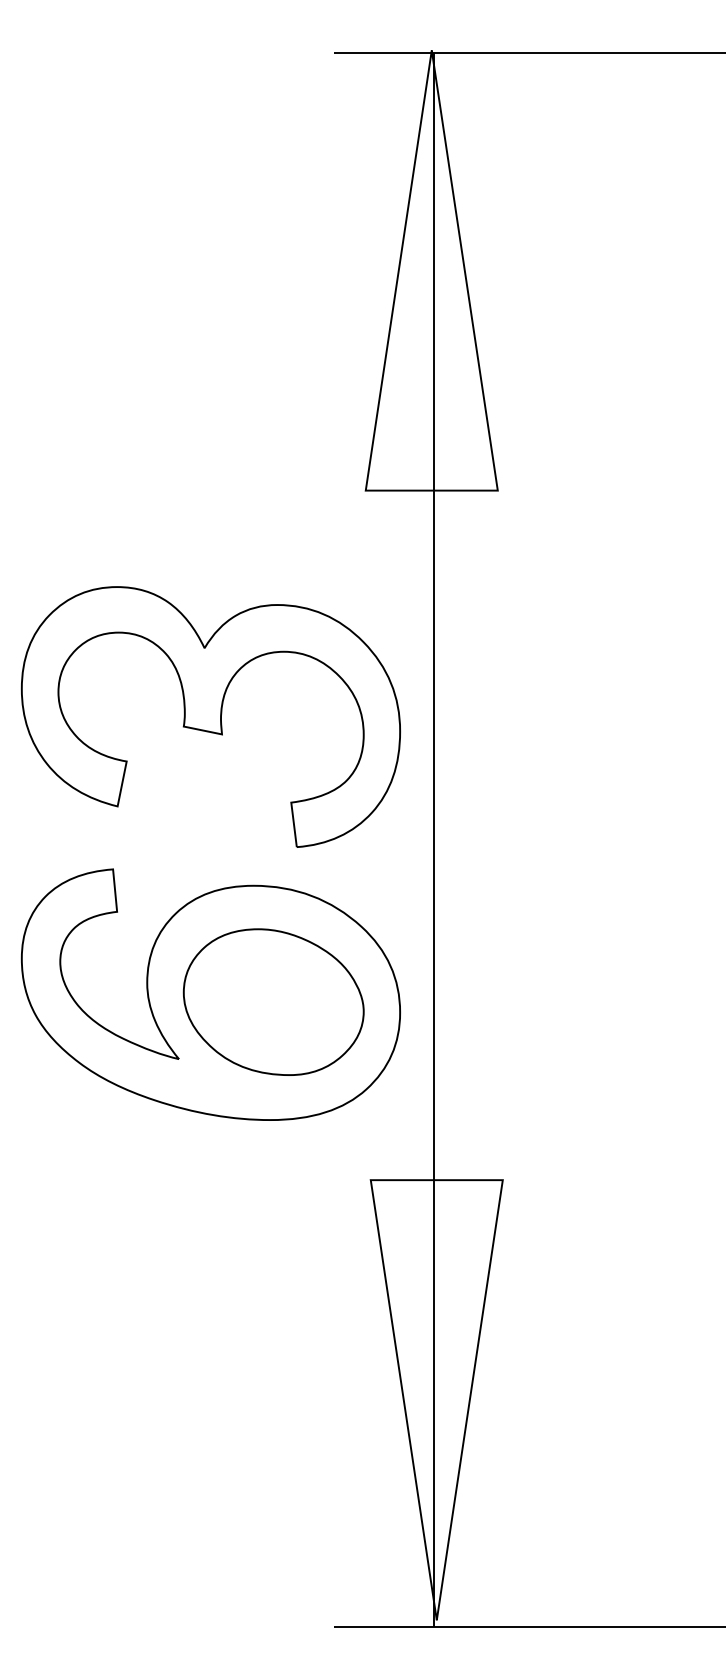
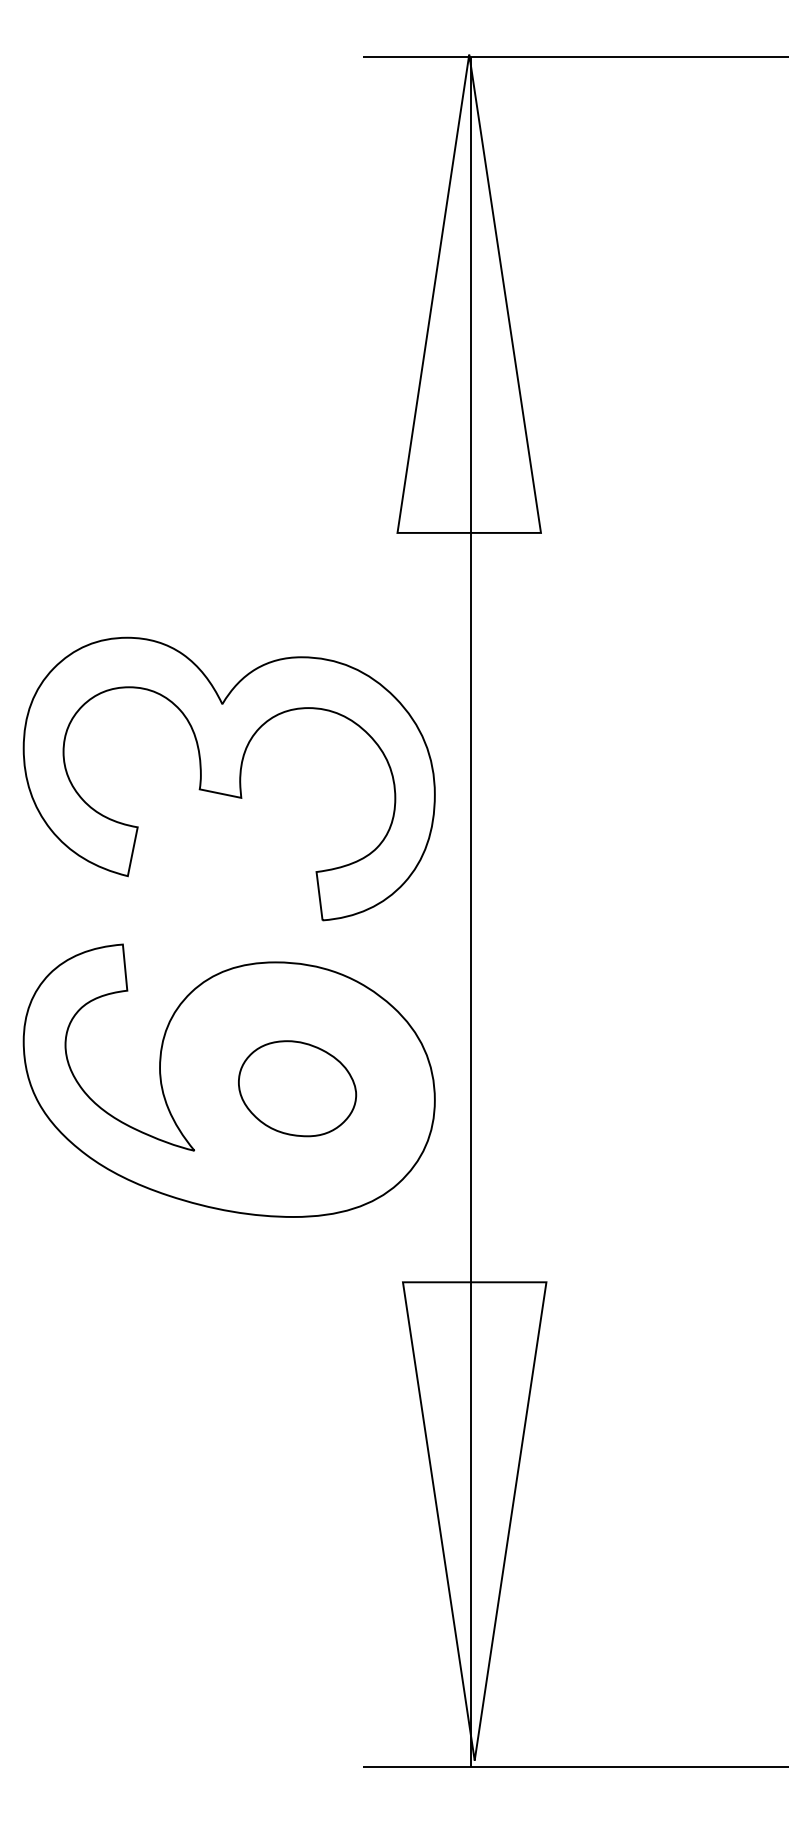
part: (273, 1001) -> (297, 1088), size x0.6

